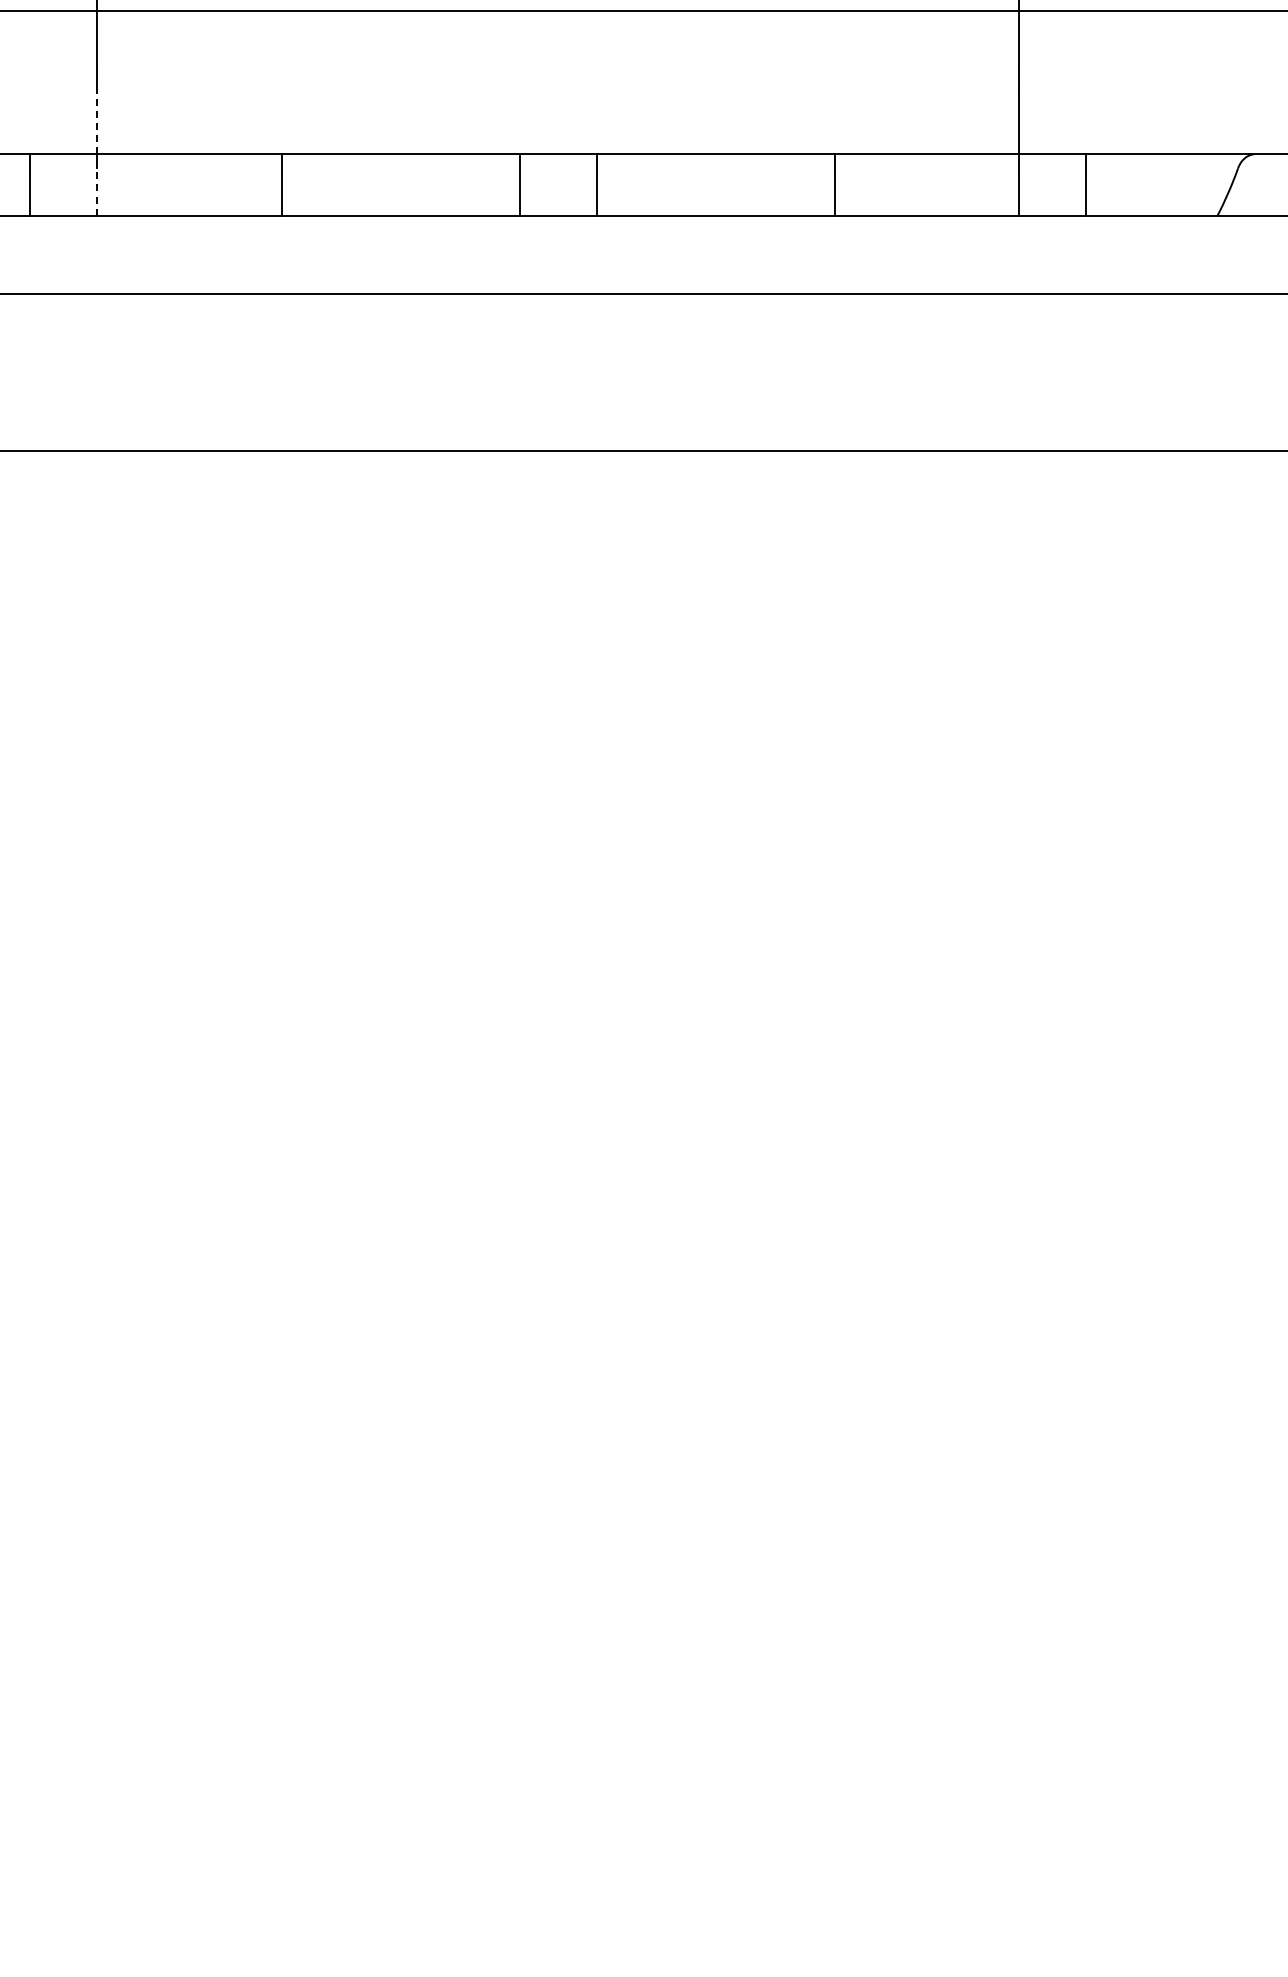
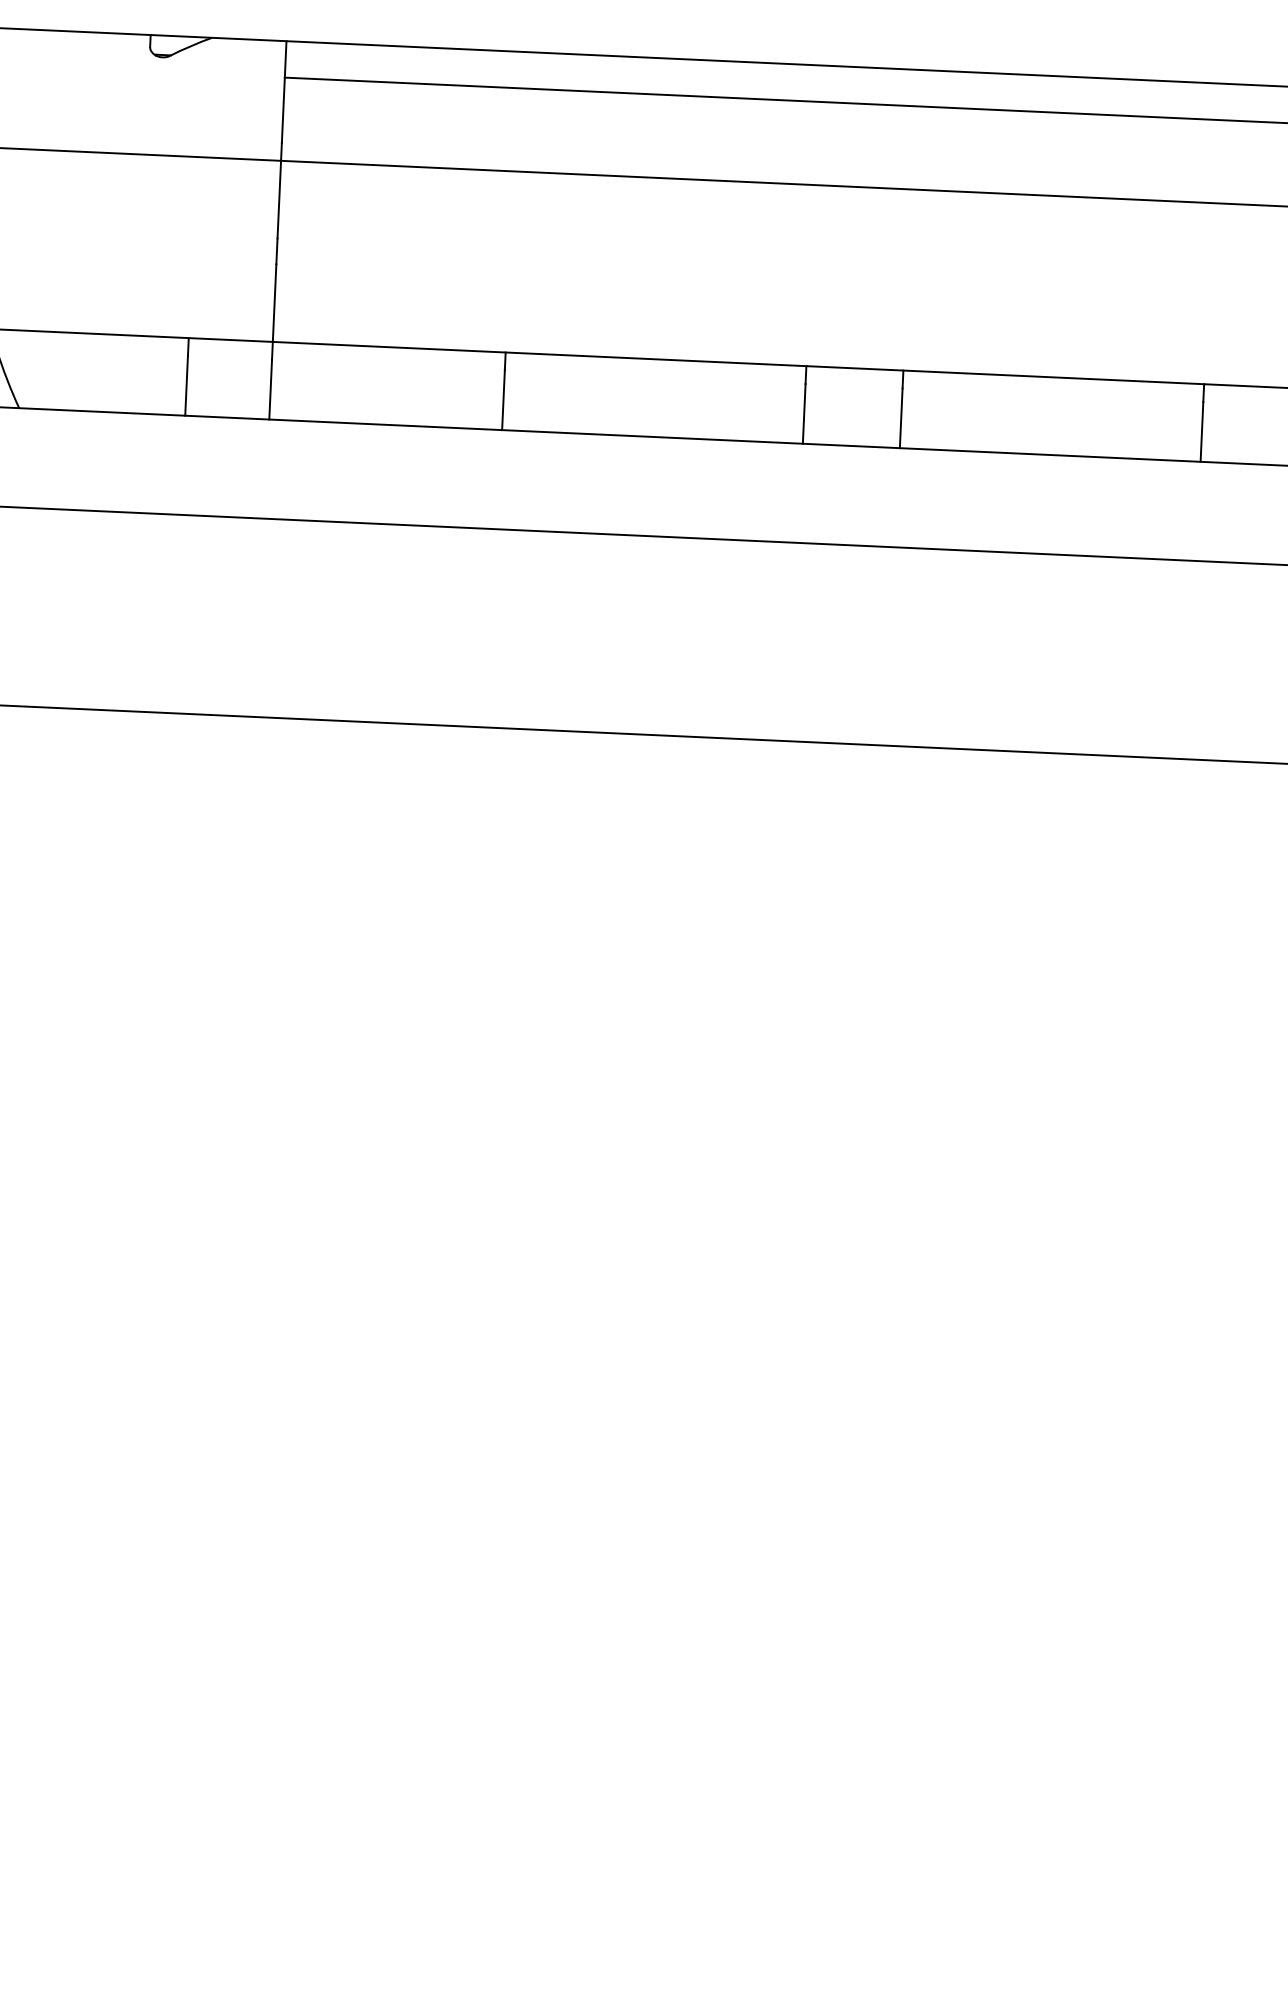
line: (97, 123) -> (275, 303), dashed -> solid
line: (97, 192) -> (271, 390), dashed -> solid

